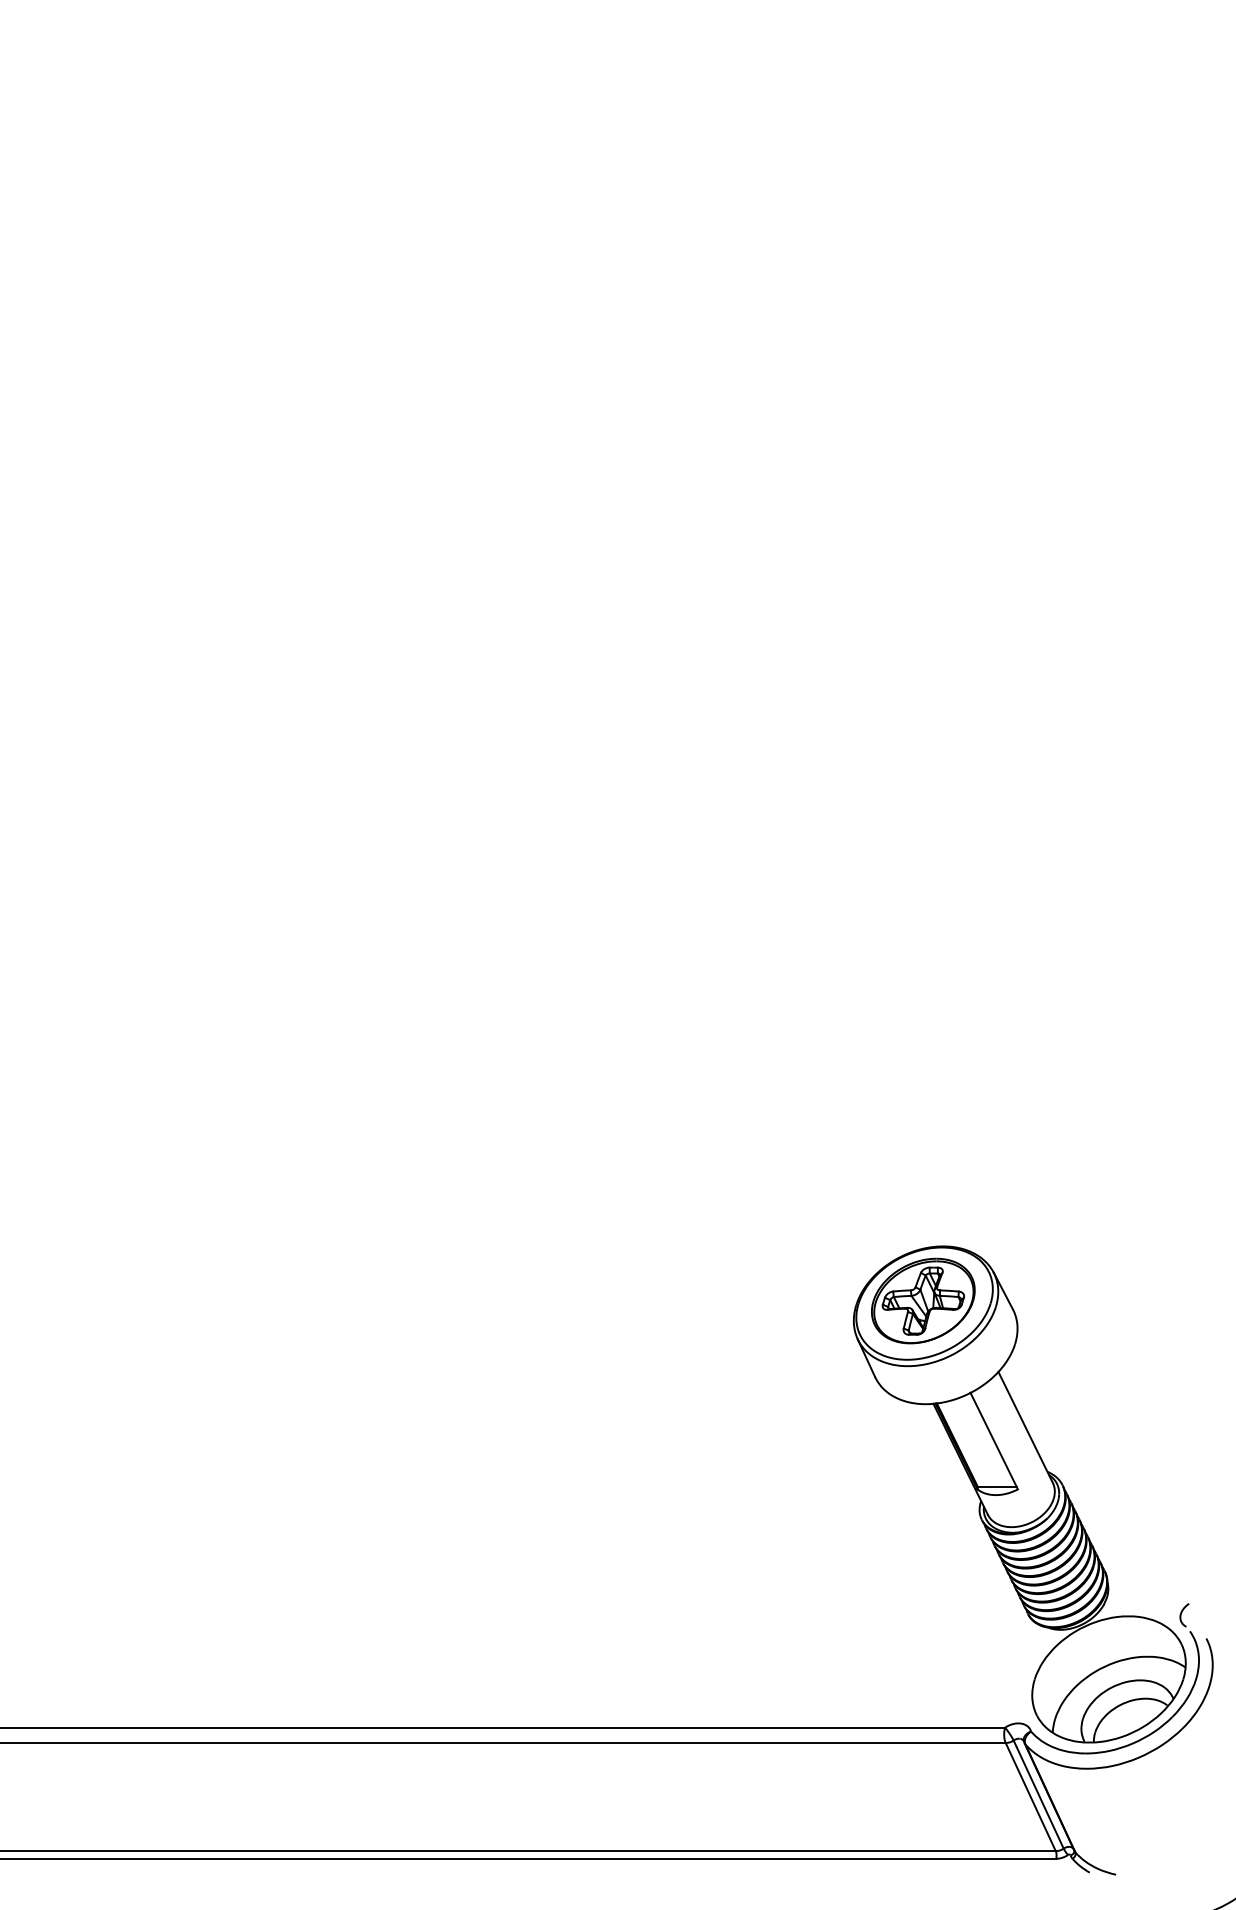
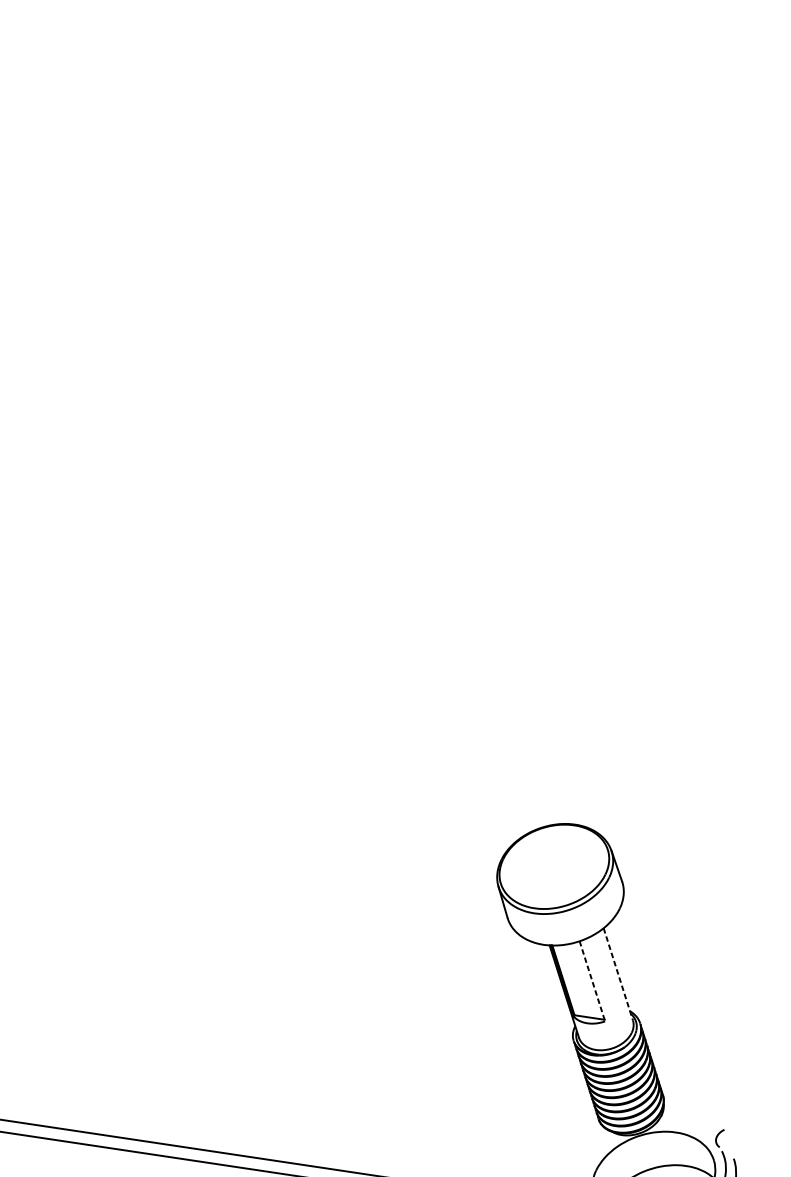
part: (923, 1300) -> (553, 864), removed
line: (1025, 1427) -> (618, 974), solid -> dashed
line: (994, 1441) -> (592, 981), solid -> dashed

